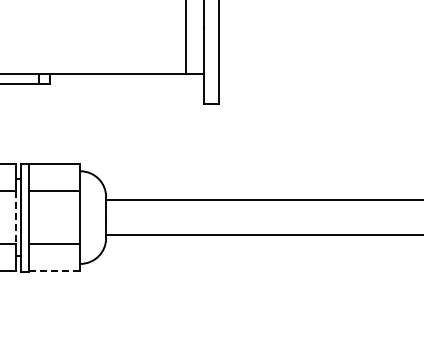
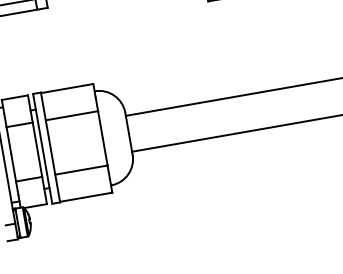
line: (16, 217) -> (37, 149), dashed -> solid
line: (54, 271) -> (86, 197), dashed -> solid

